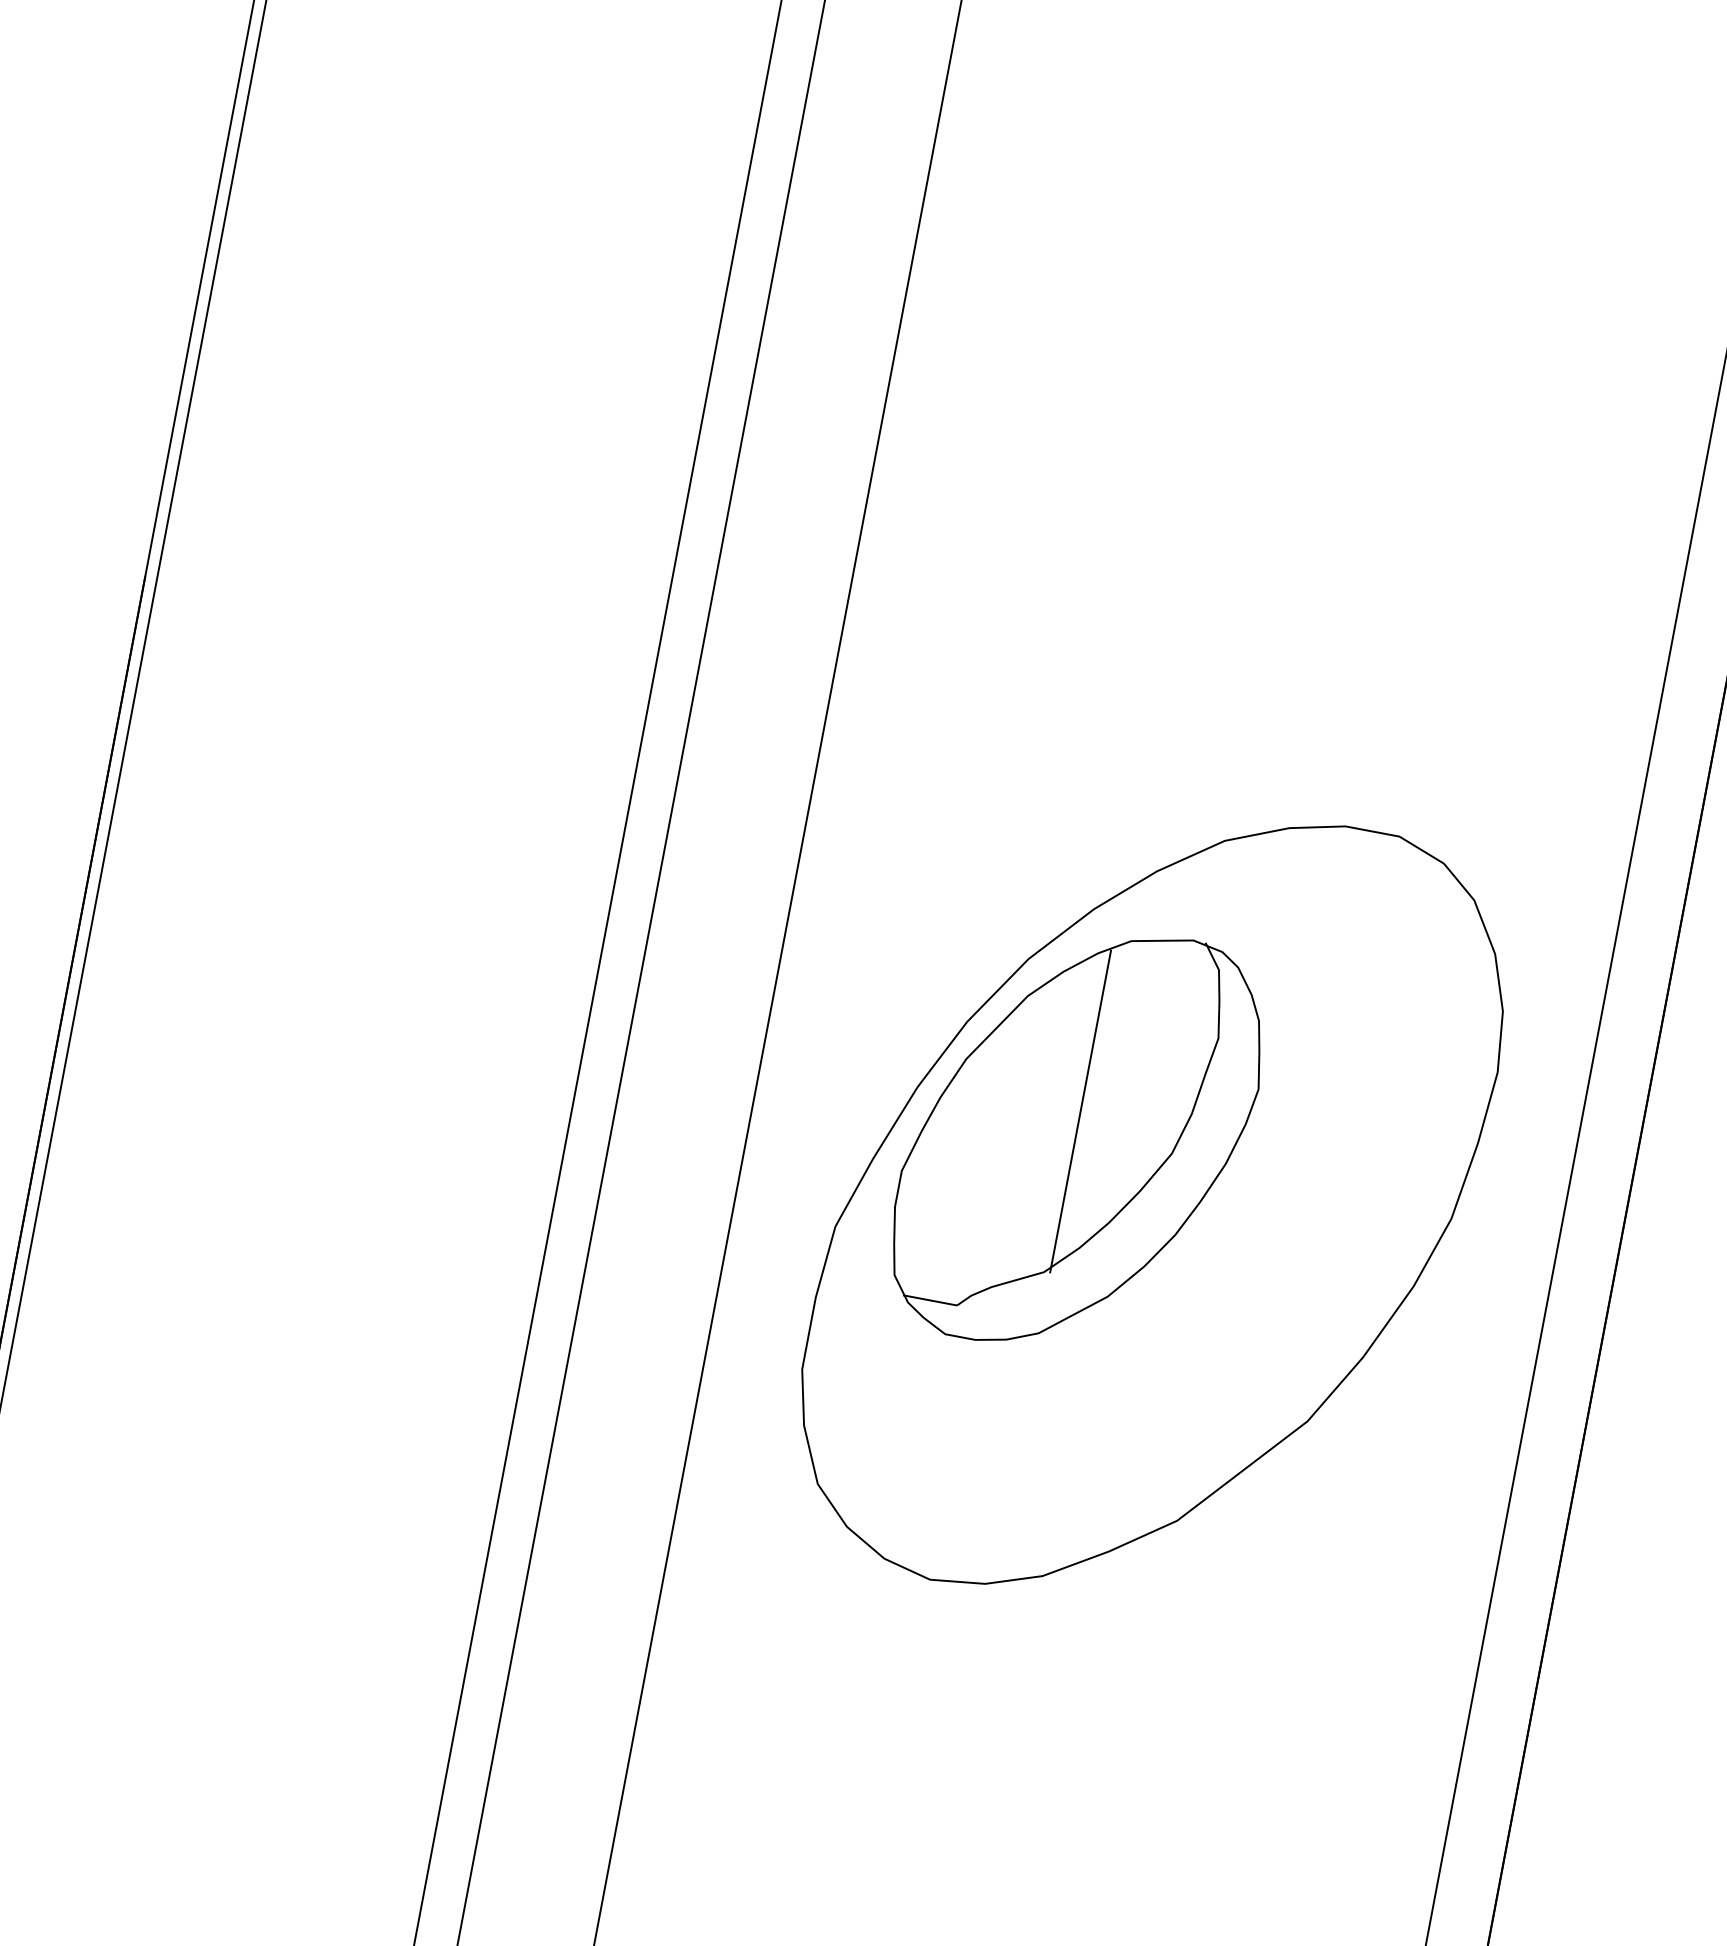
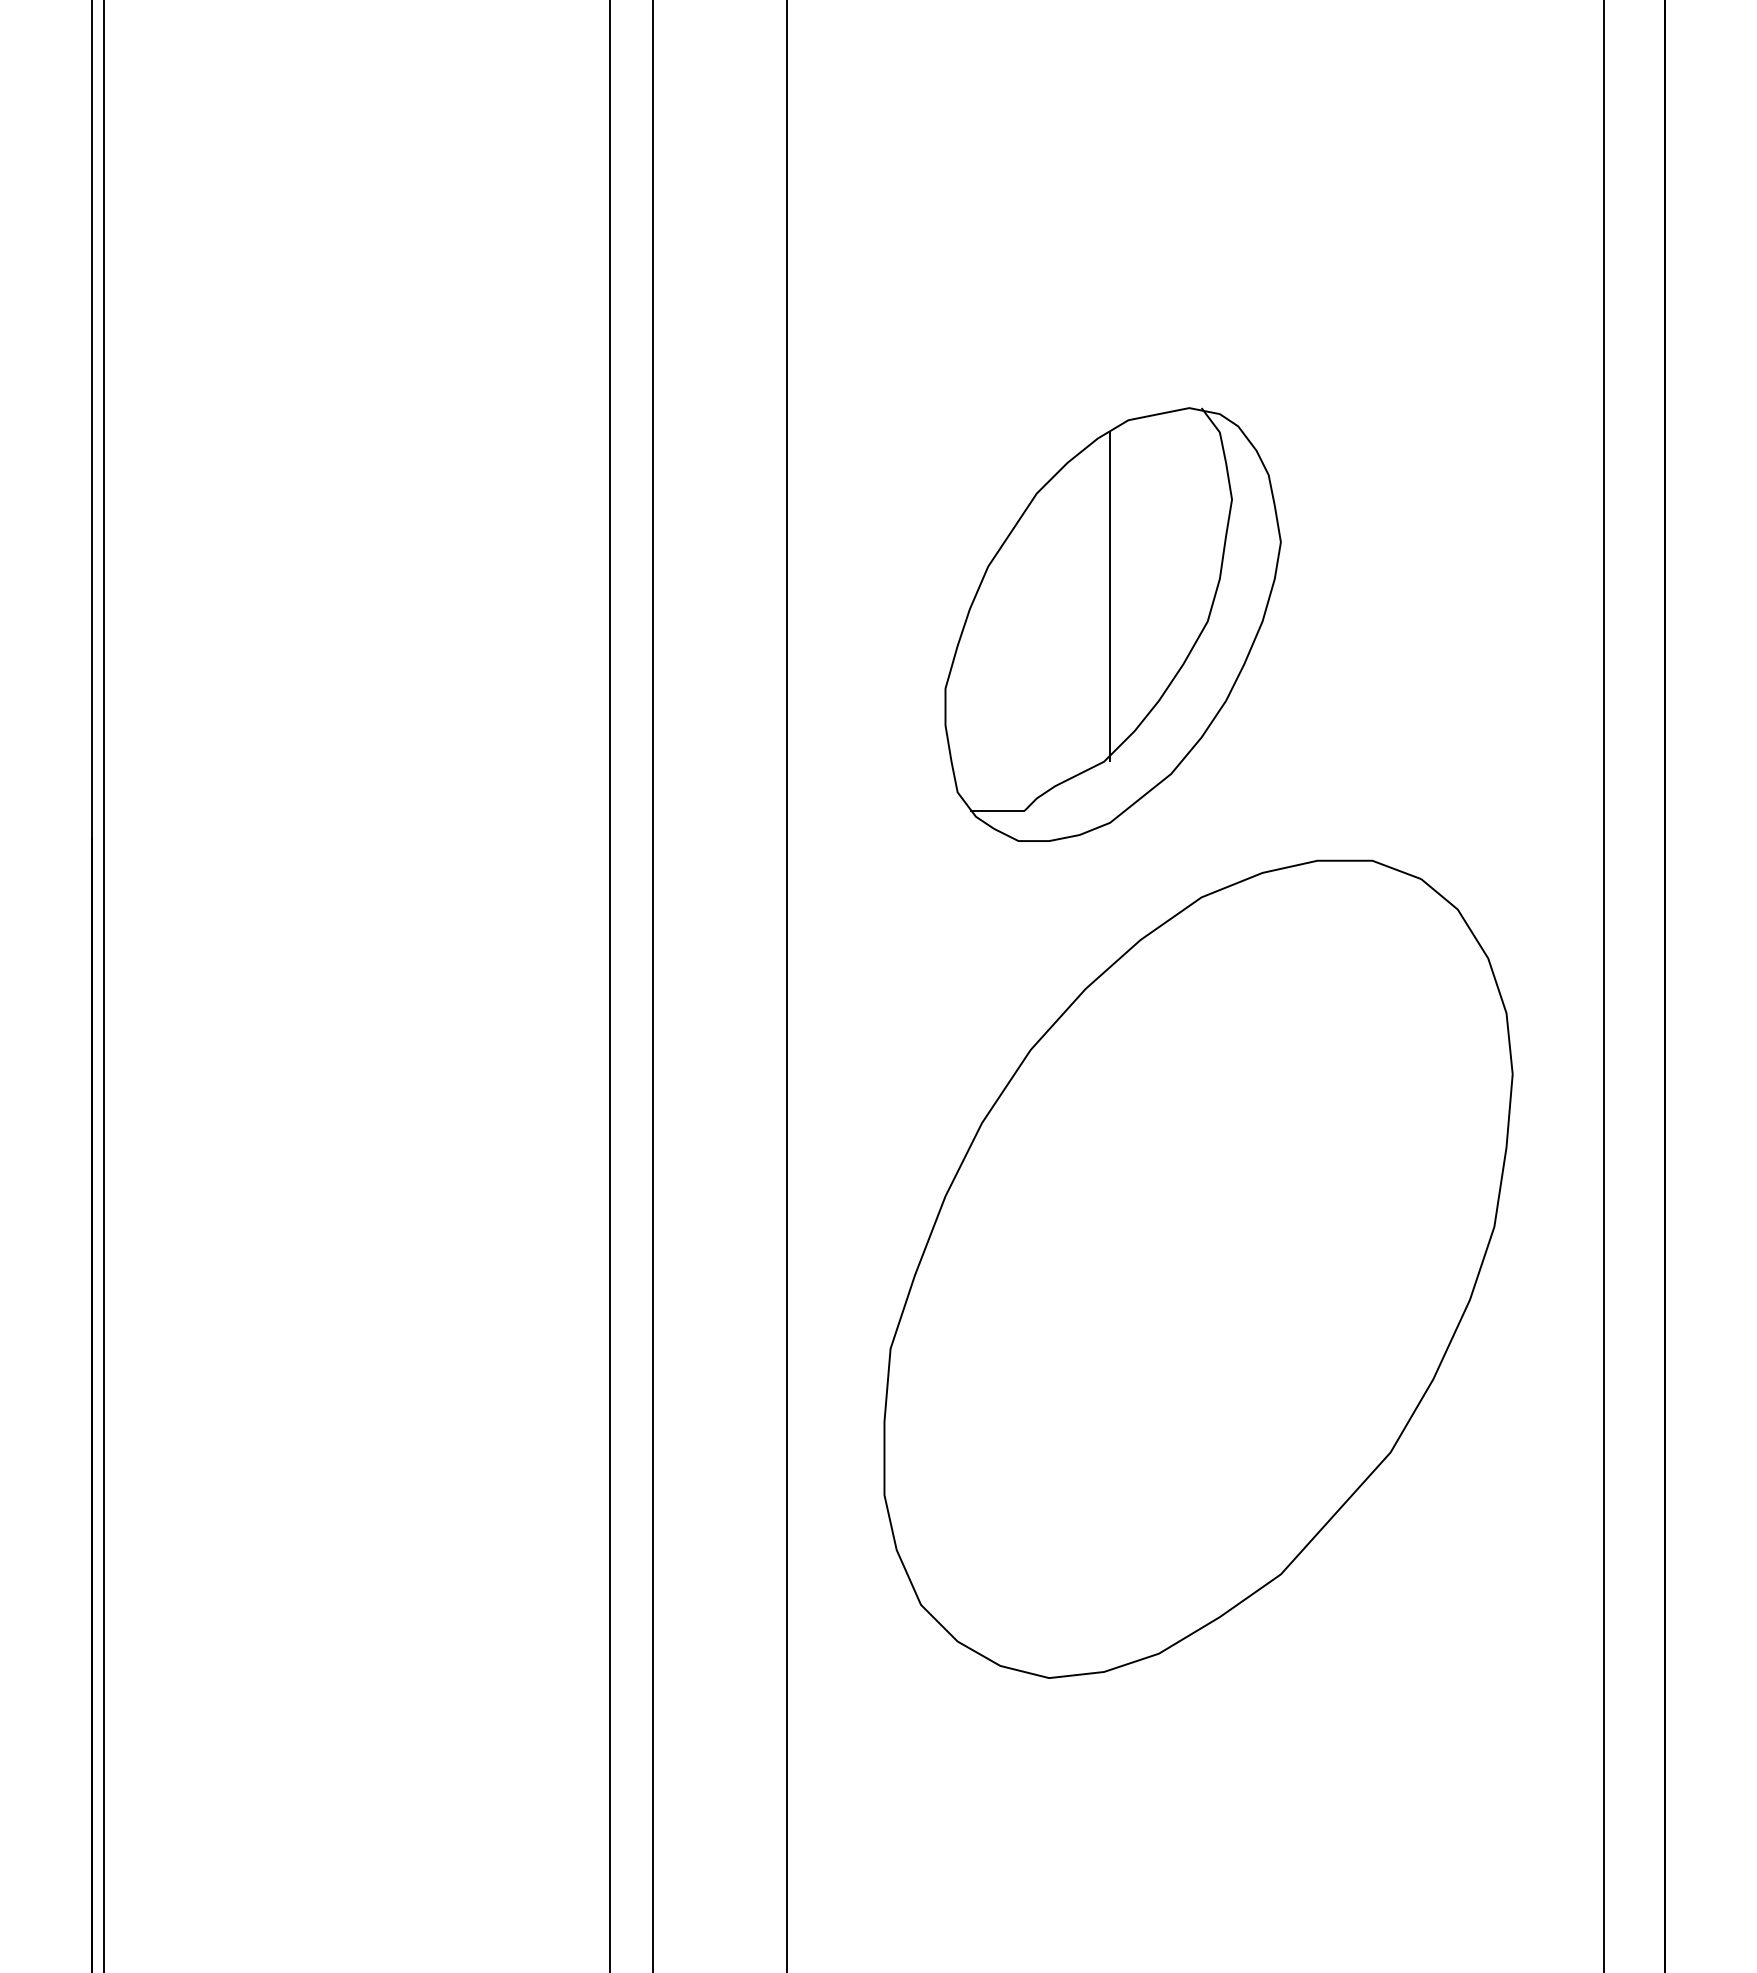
part: (1077, 1138) -> (1112, 624), moved

